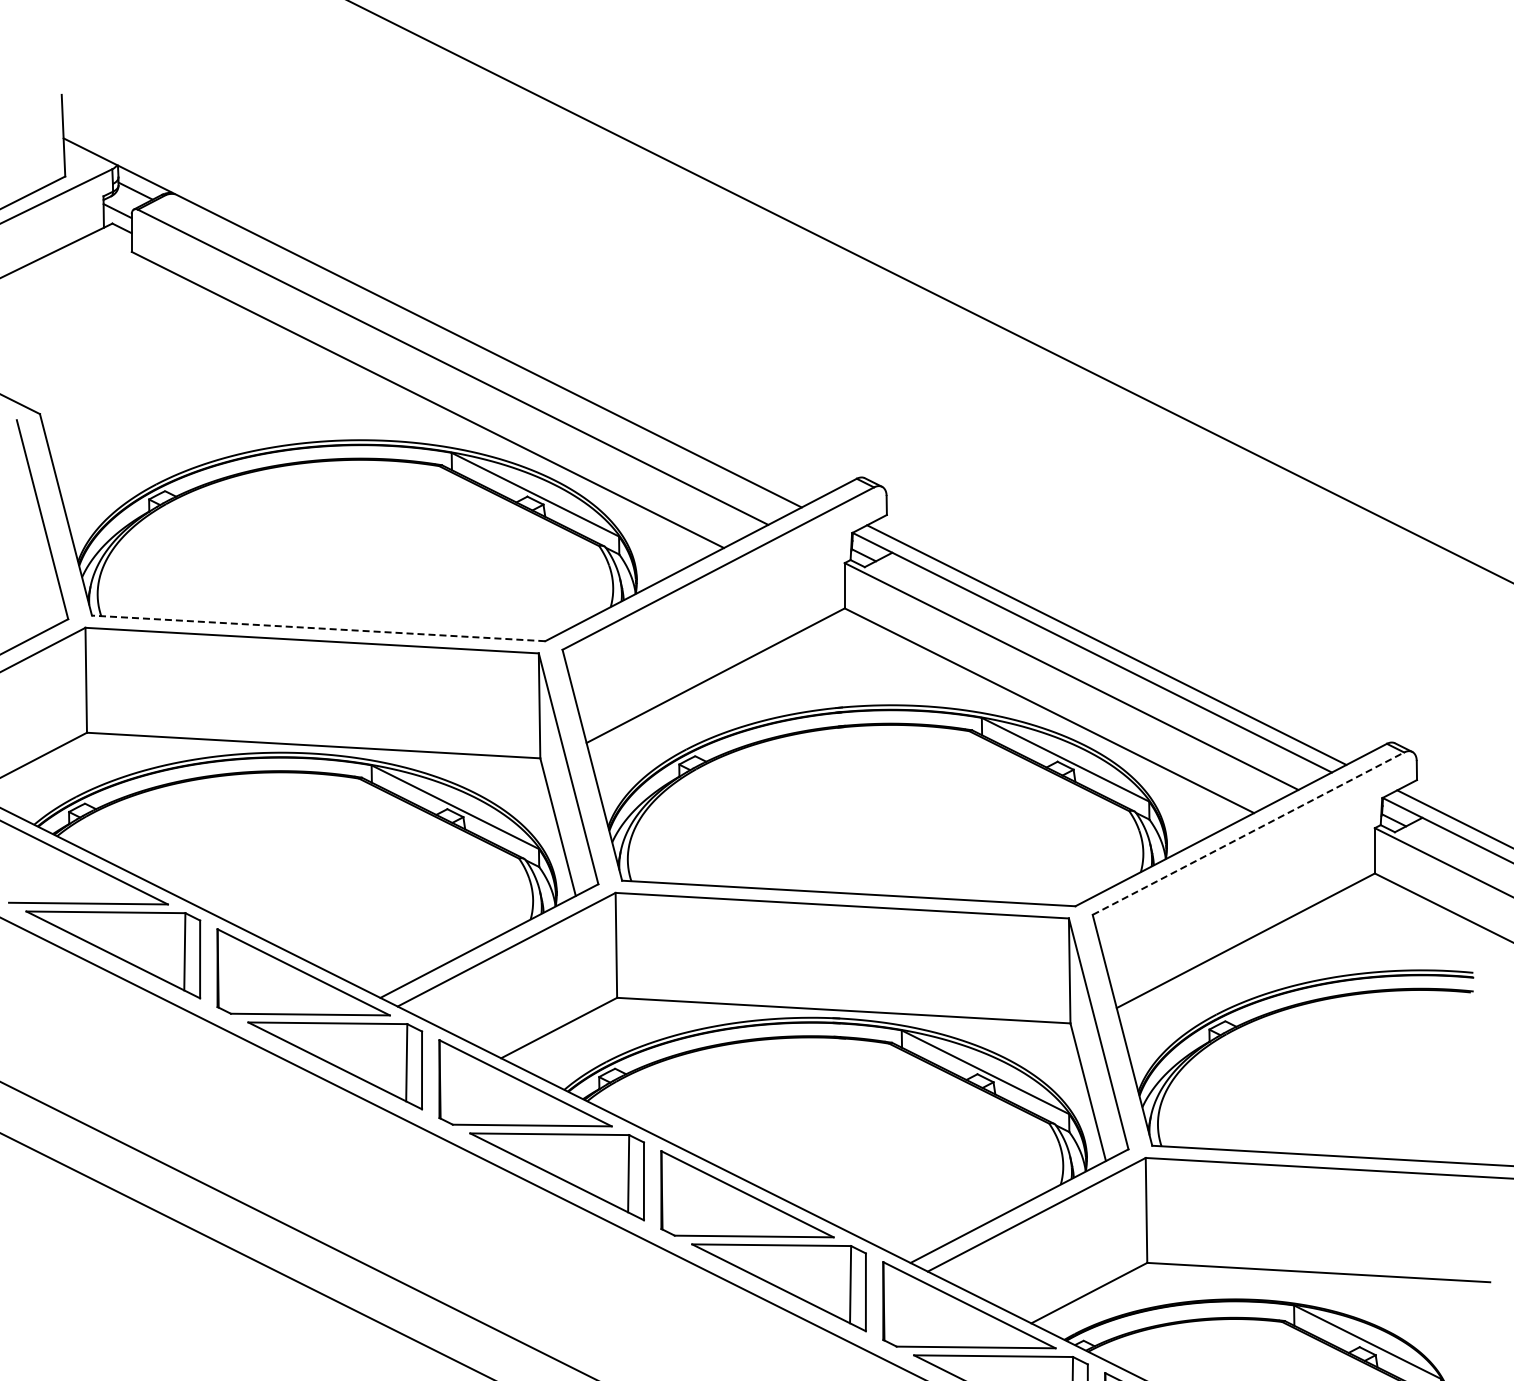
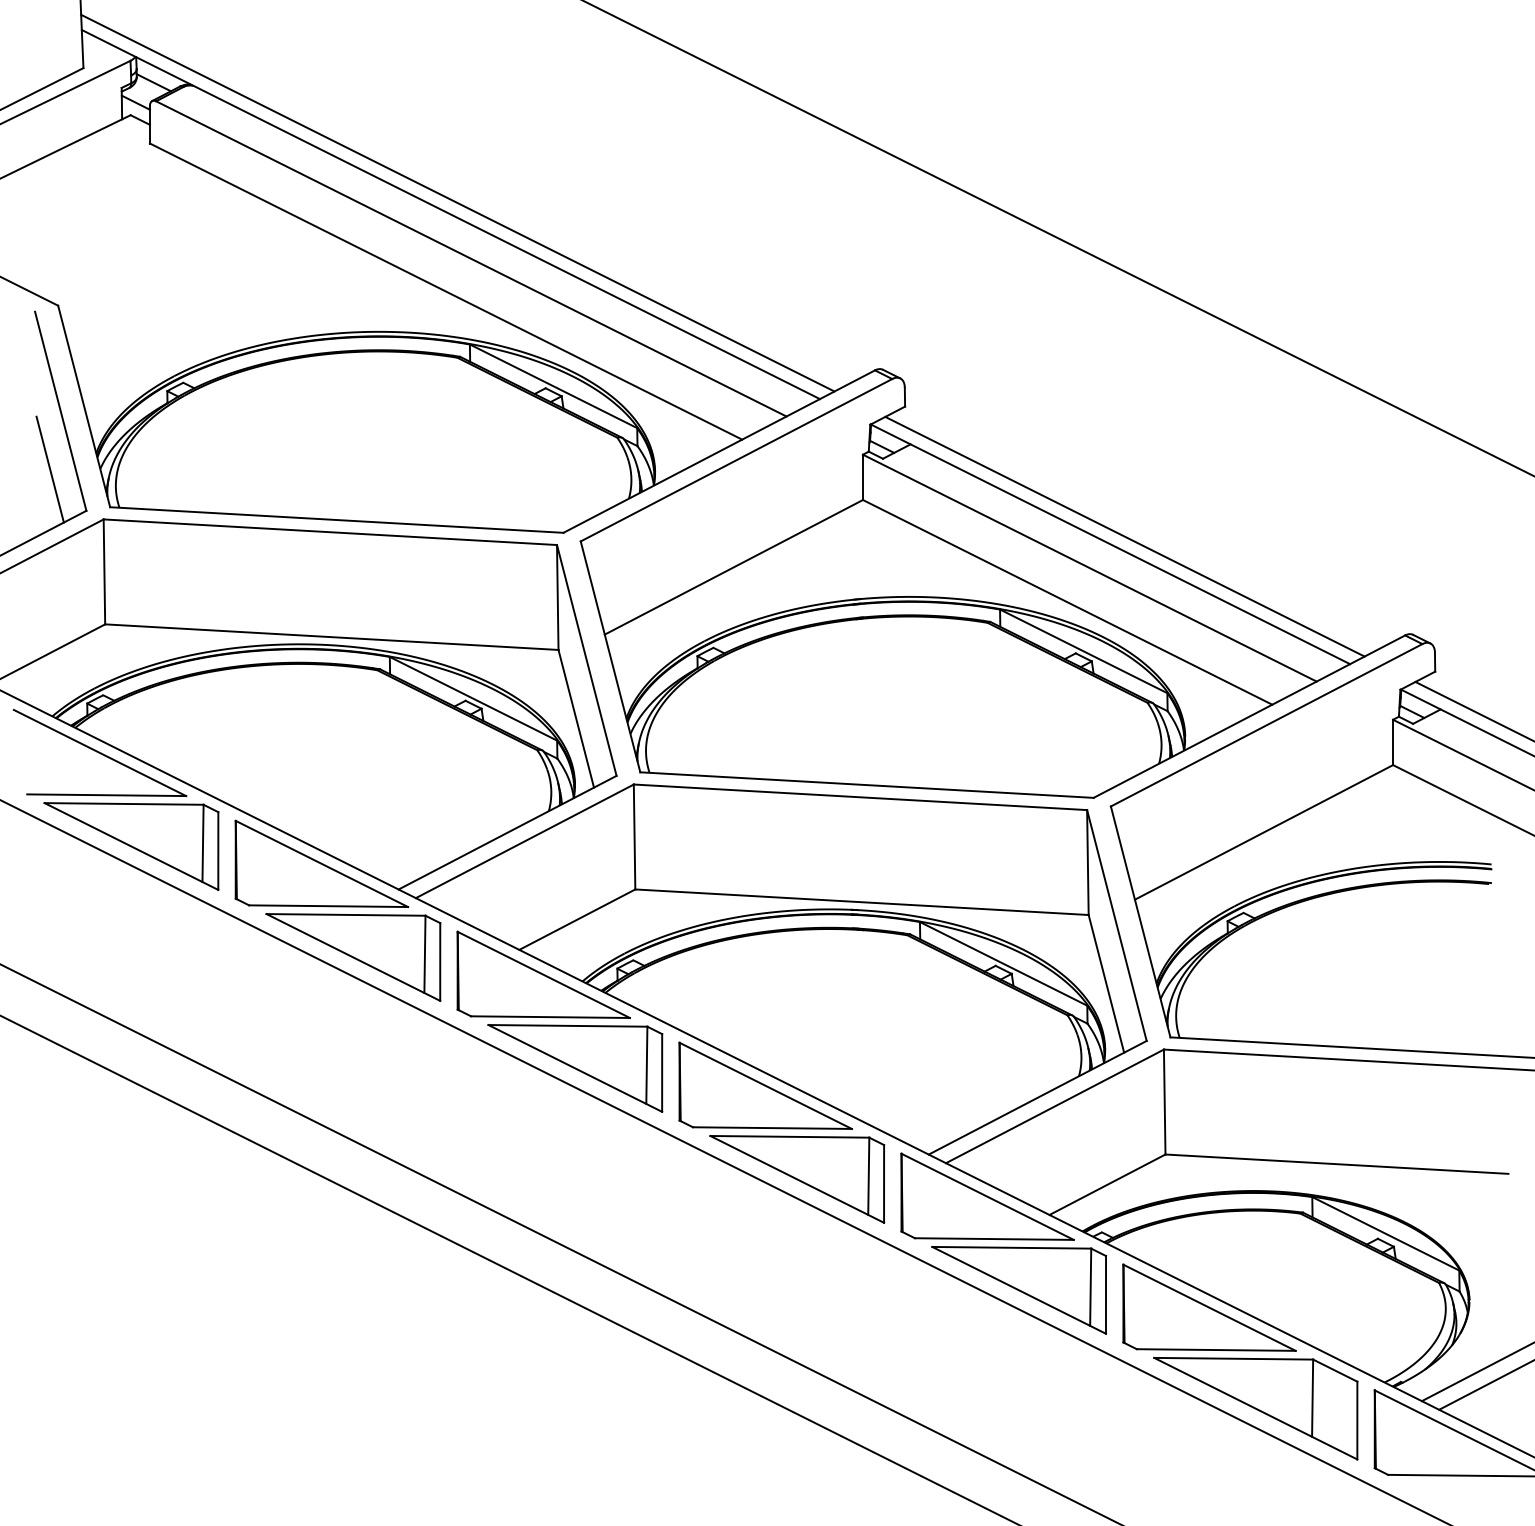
line: (439, 310) -> (457, 202), added
line: (31, 577) -> (49, 469), added
line: (318, 628) -> (336, 520), dashed -> solid
line: (1248, 833) -> (1266, 725), dashed -> solid

